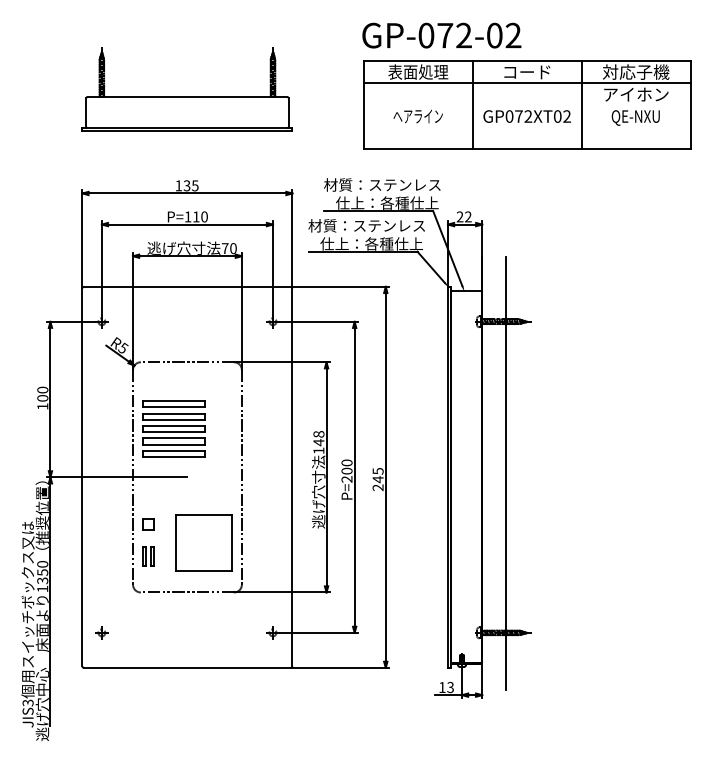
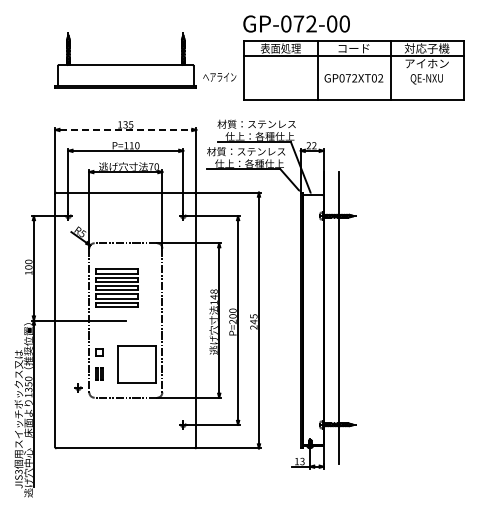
text: (513, 34) -> (344, 23), GP-072-02 -> GP-072-00
text: (417, 116) -> (219, 77), moved
line: (188, 192) -> (126, 129), solid -> dashed
part: (101, 632) -> (78, 387), moved

